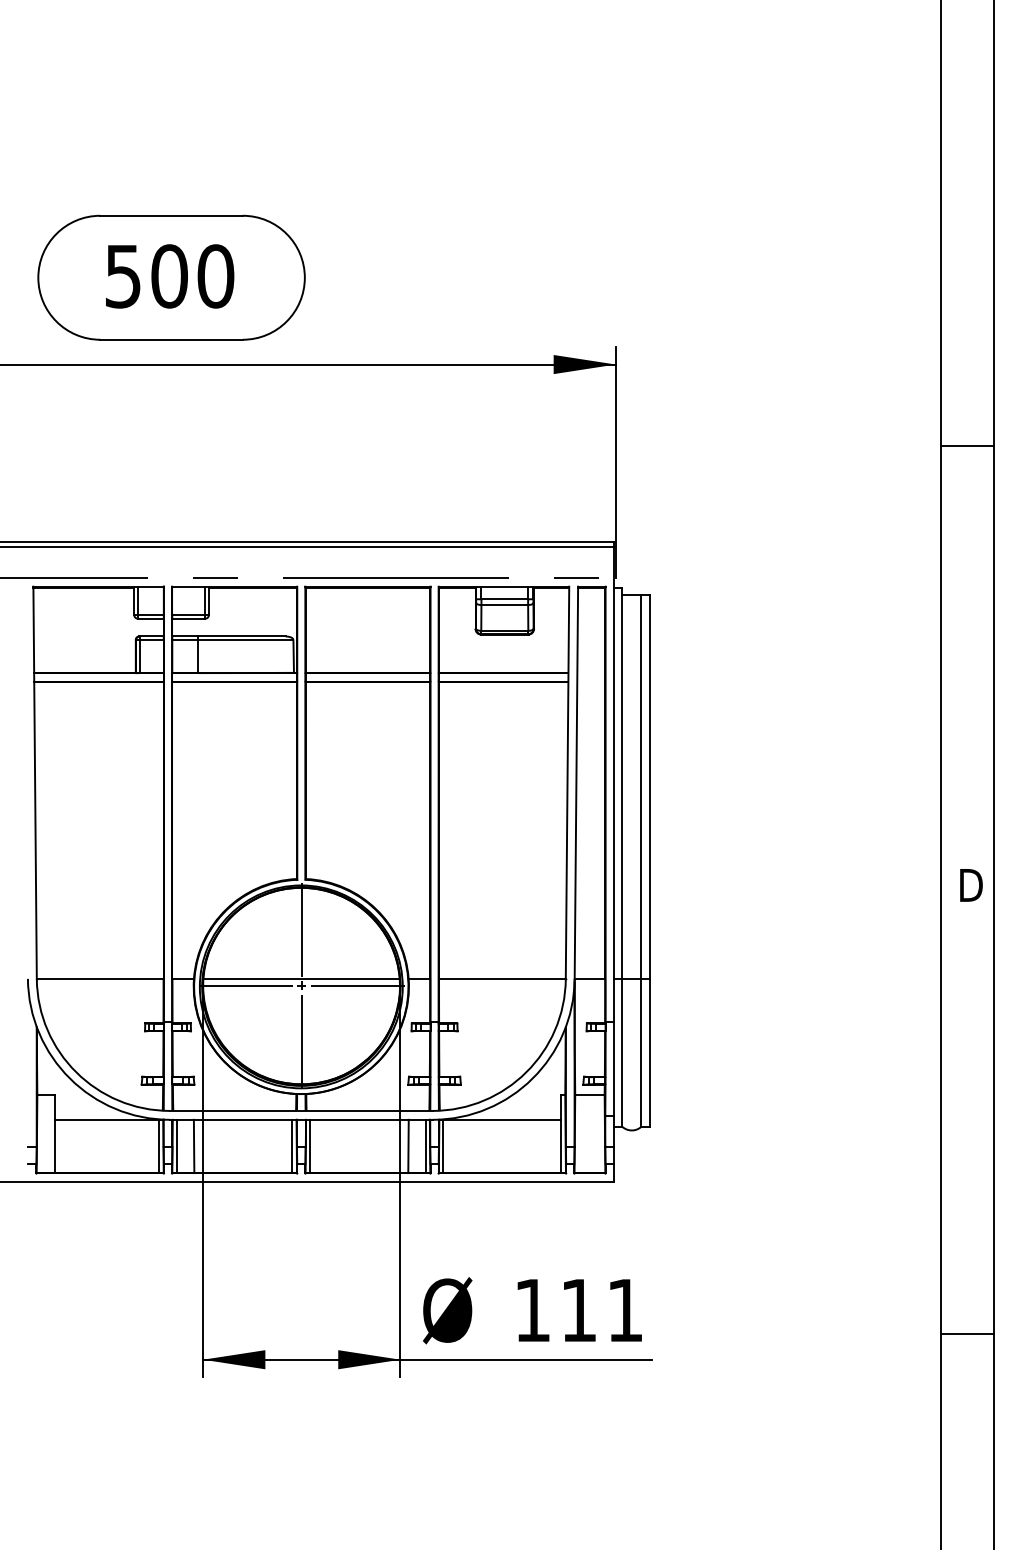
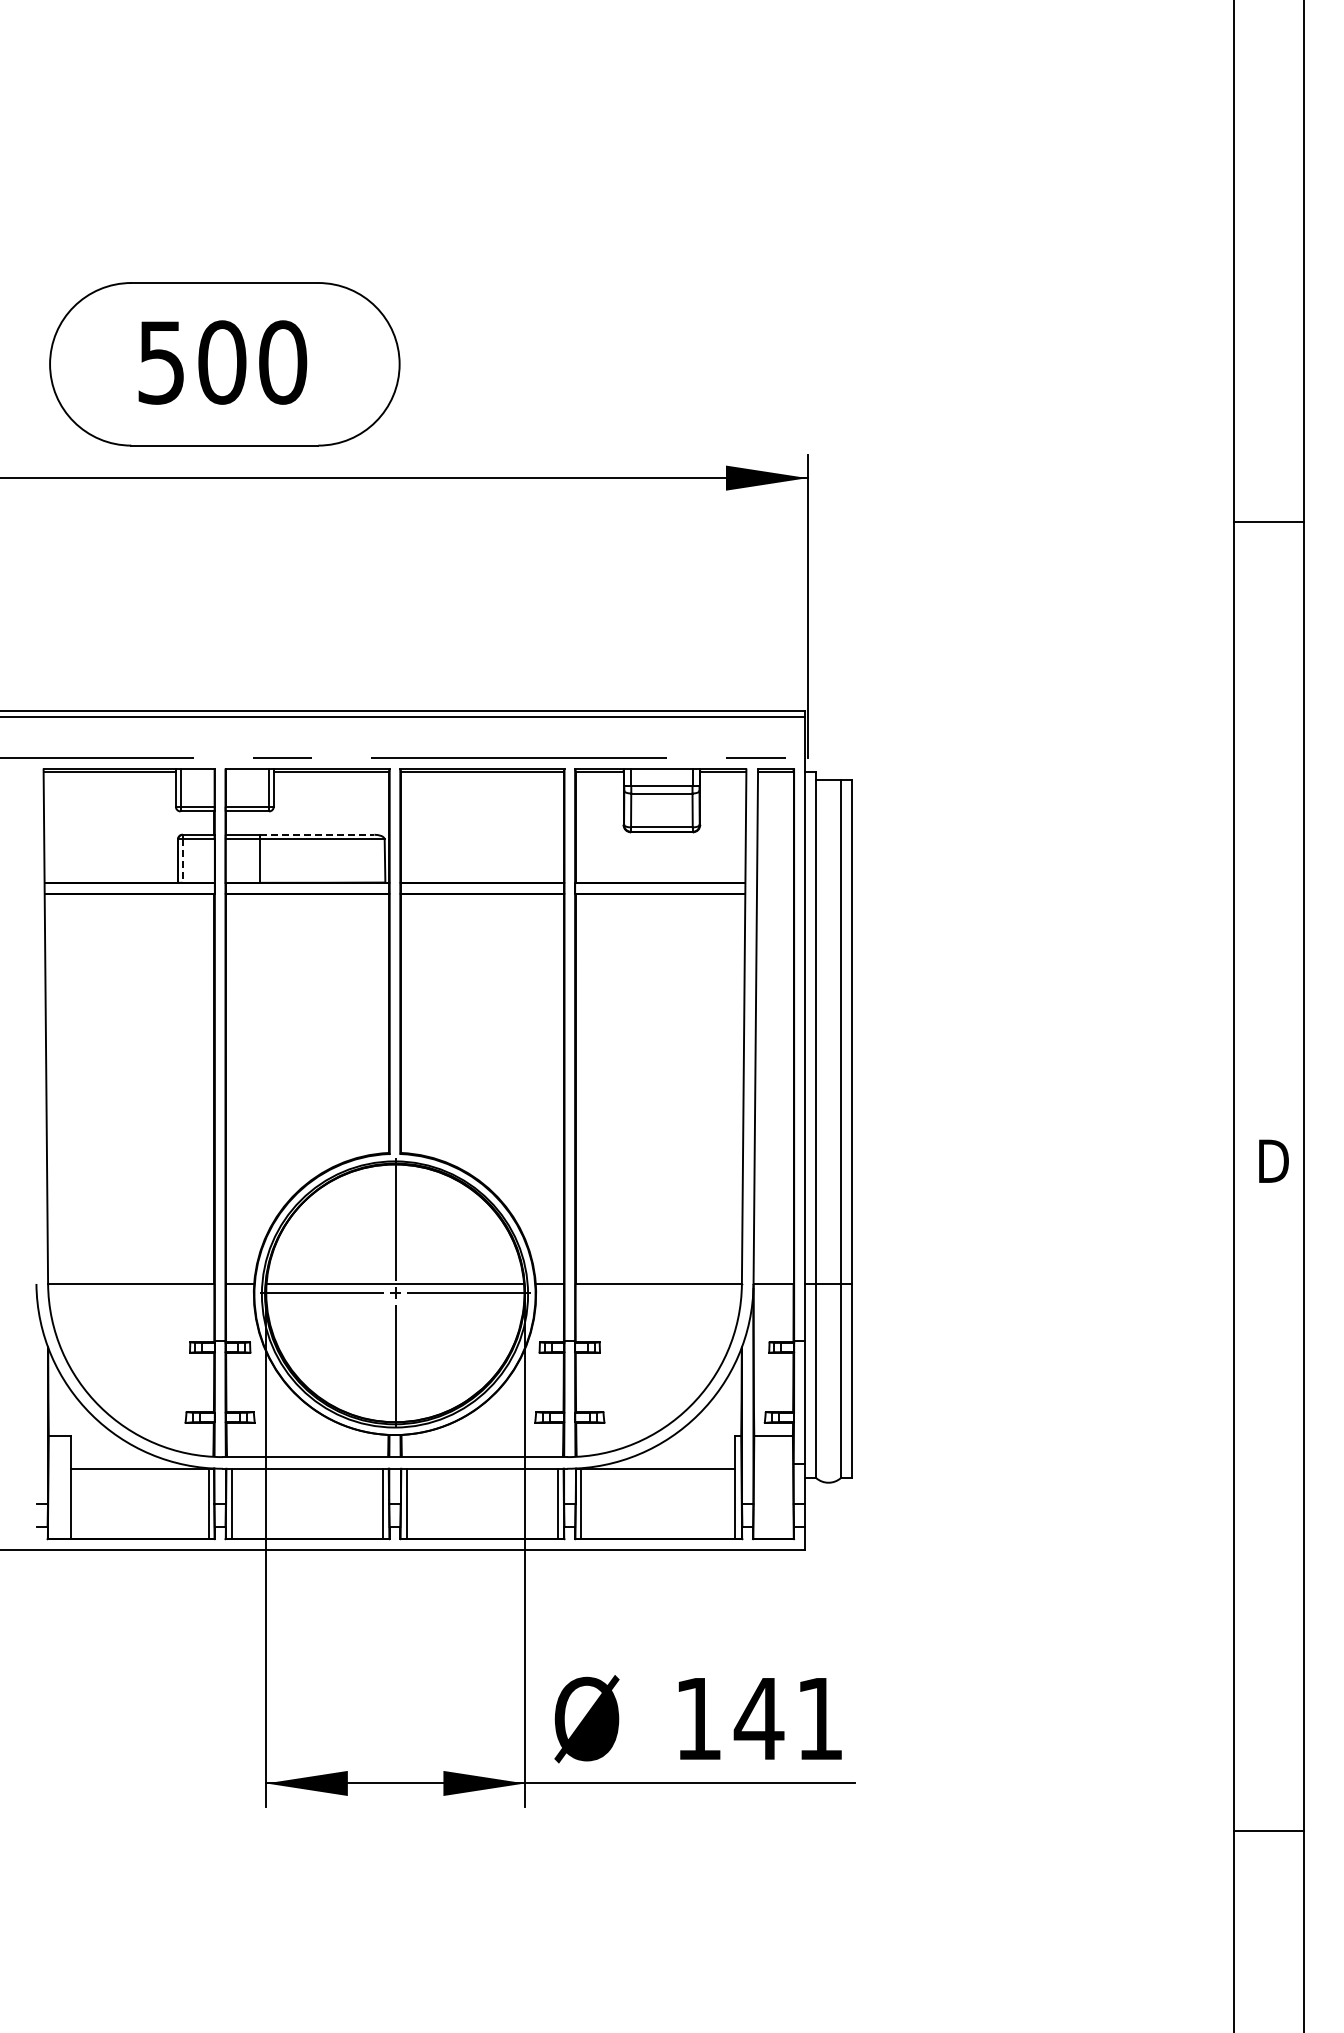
line: (967, 445) -> (1268, 521), moved
line: (242, 636) -> (317, 834), solid -> dashed
line: (139, 656) -> (182, 861), solid -> dashed
line: (194, 1146) -> (254, 1503), removed
line: (408, 1146) -> (535, 1503), removed
text: (578, 1310) -> (758, 1718), 111 -> 141
line: (967, 1334) -> (1268, 1831), moved

